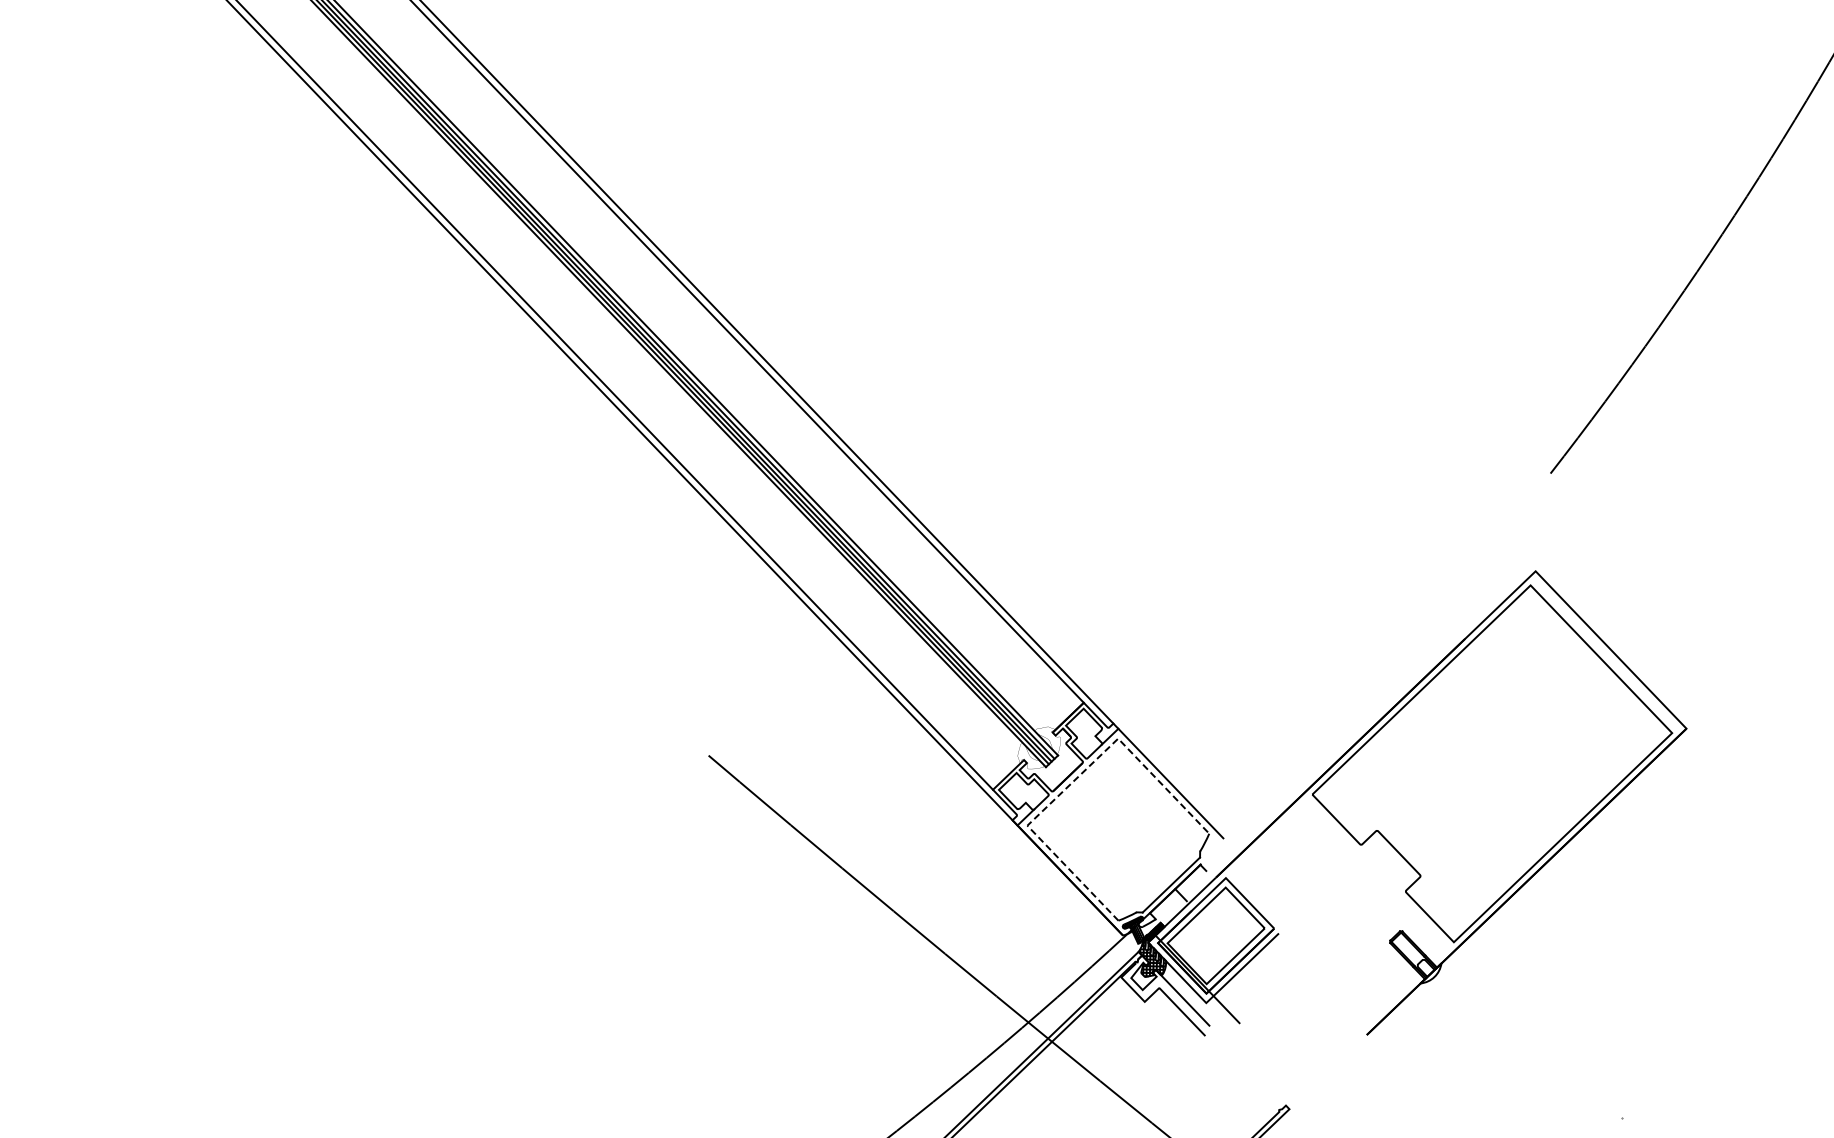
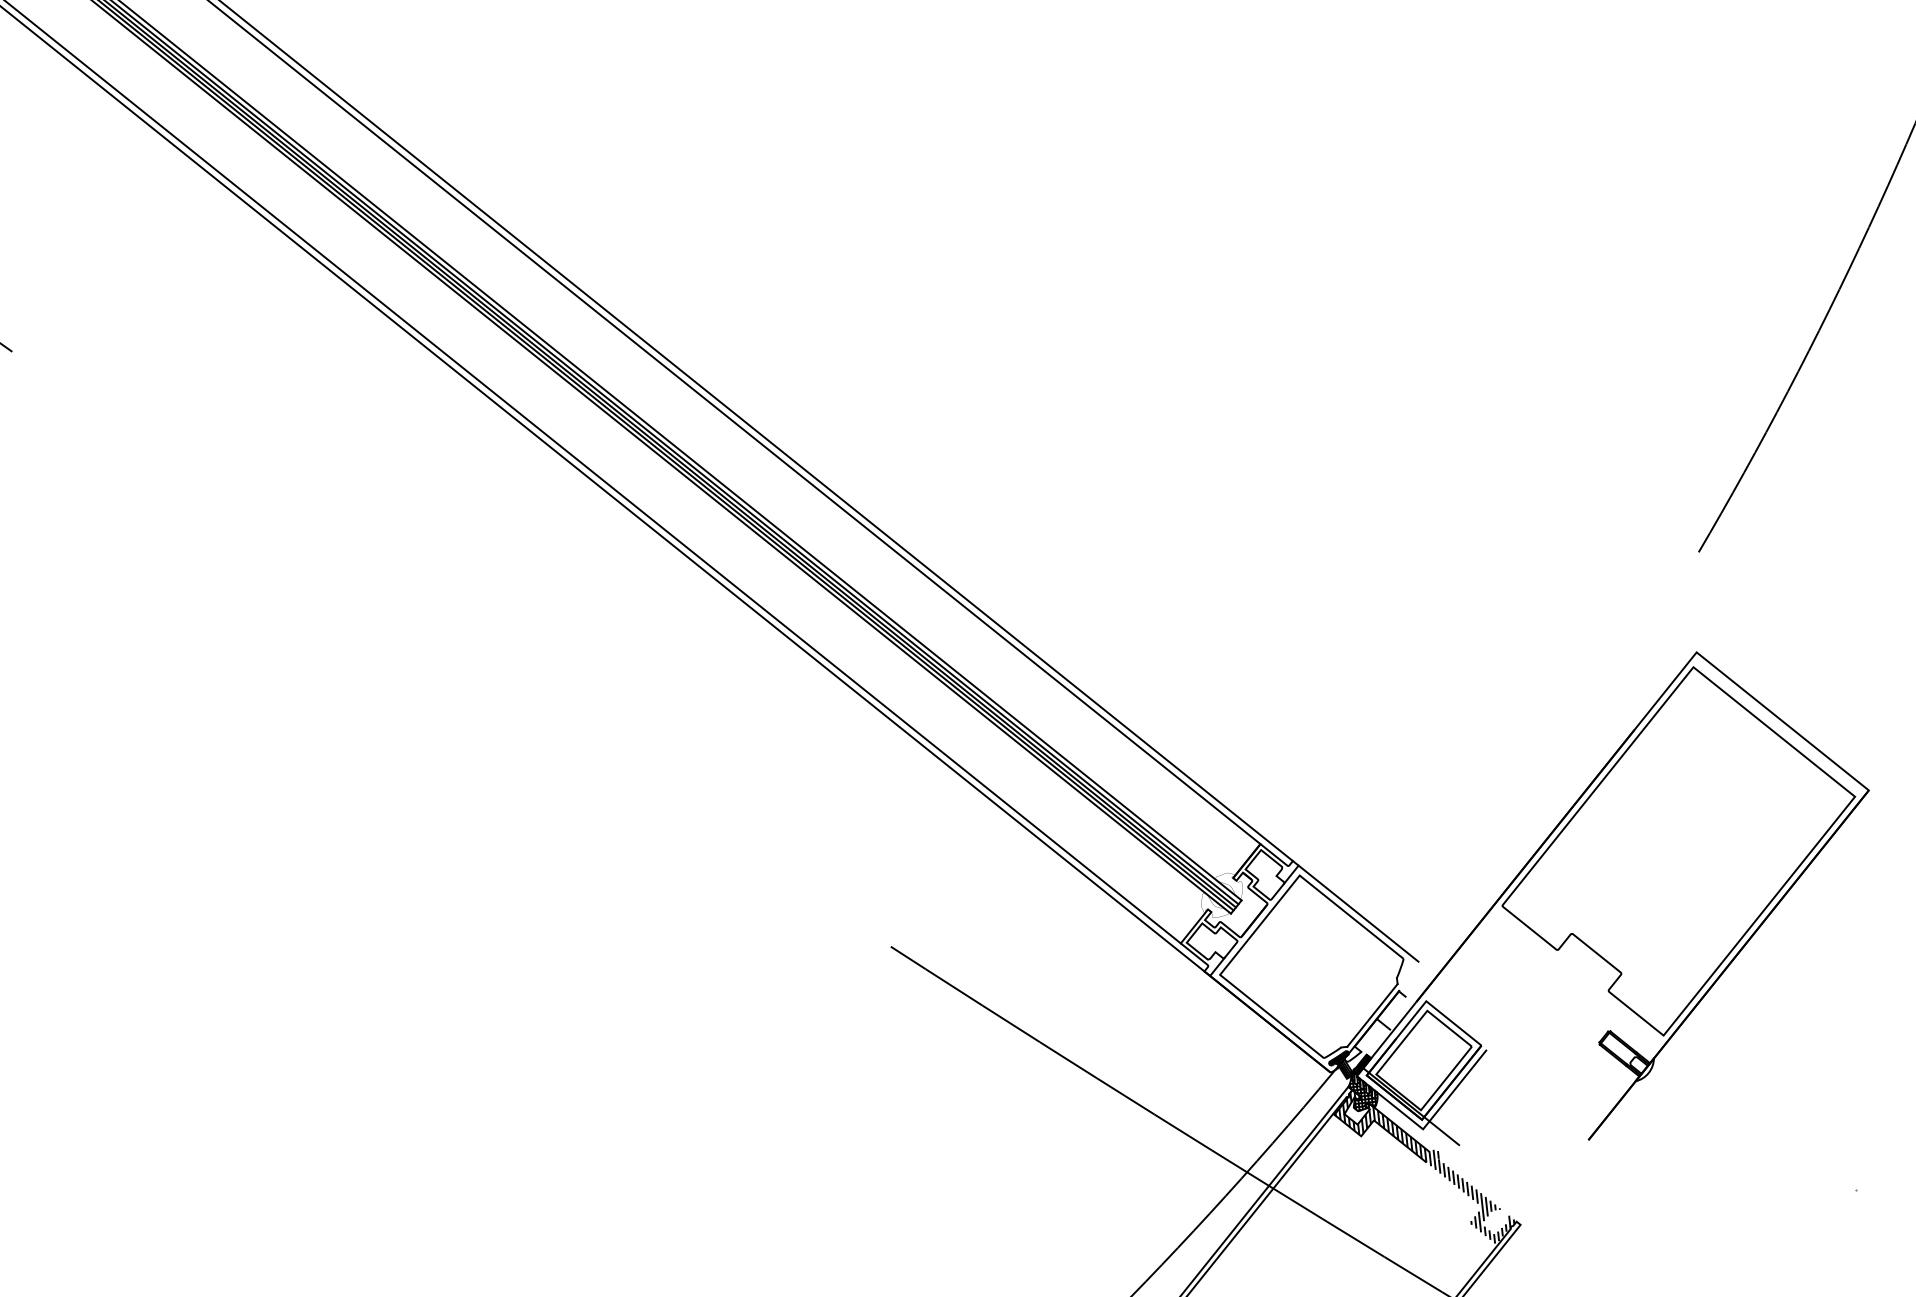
line: (1072, 782) -> (1259, 925), dashed -> solid
hatch: (1202, 1040) -> (1424, 1167), added

